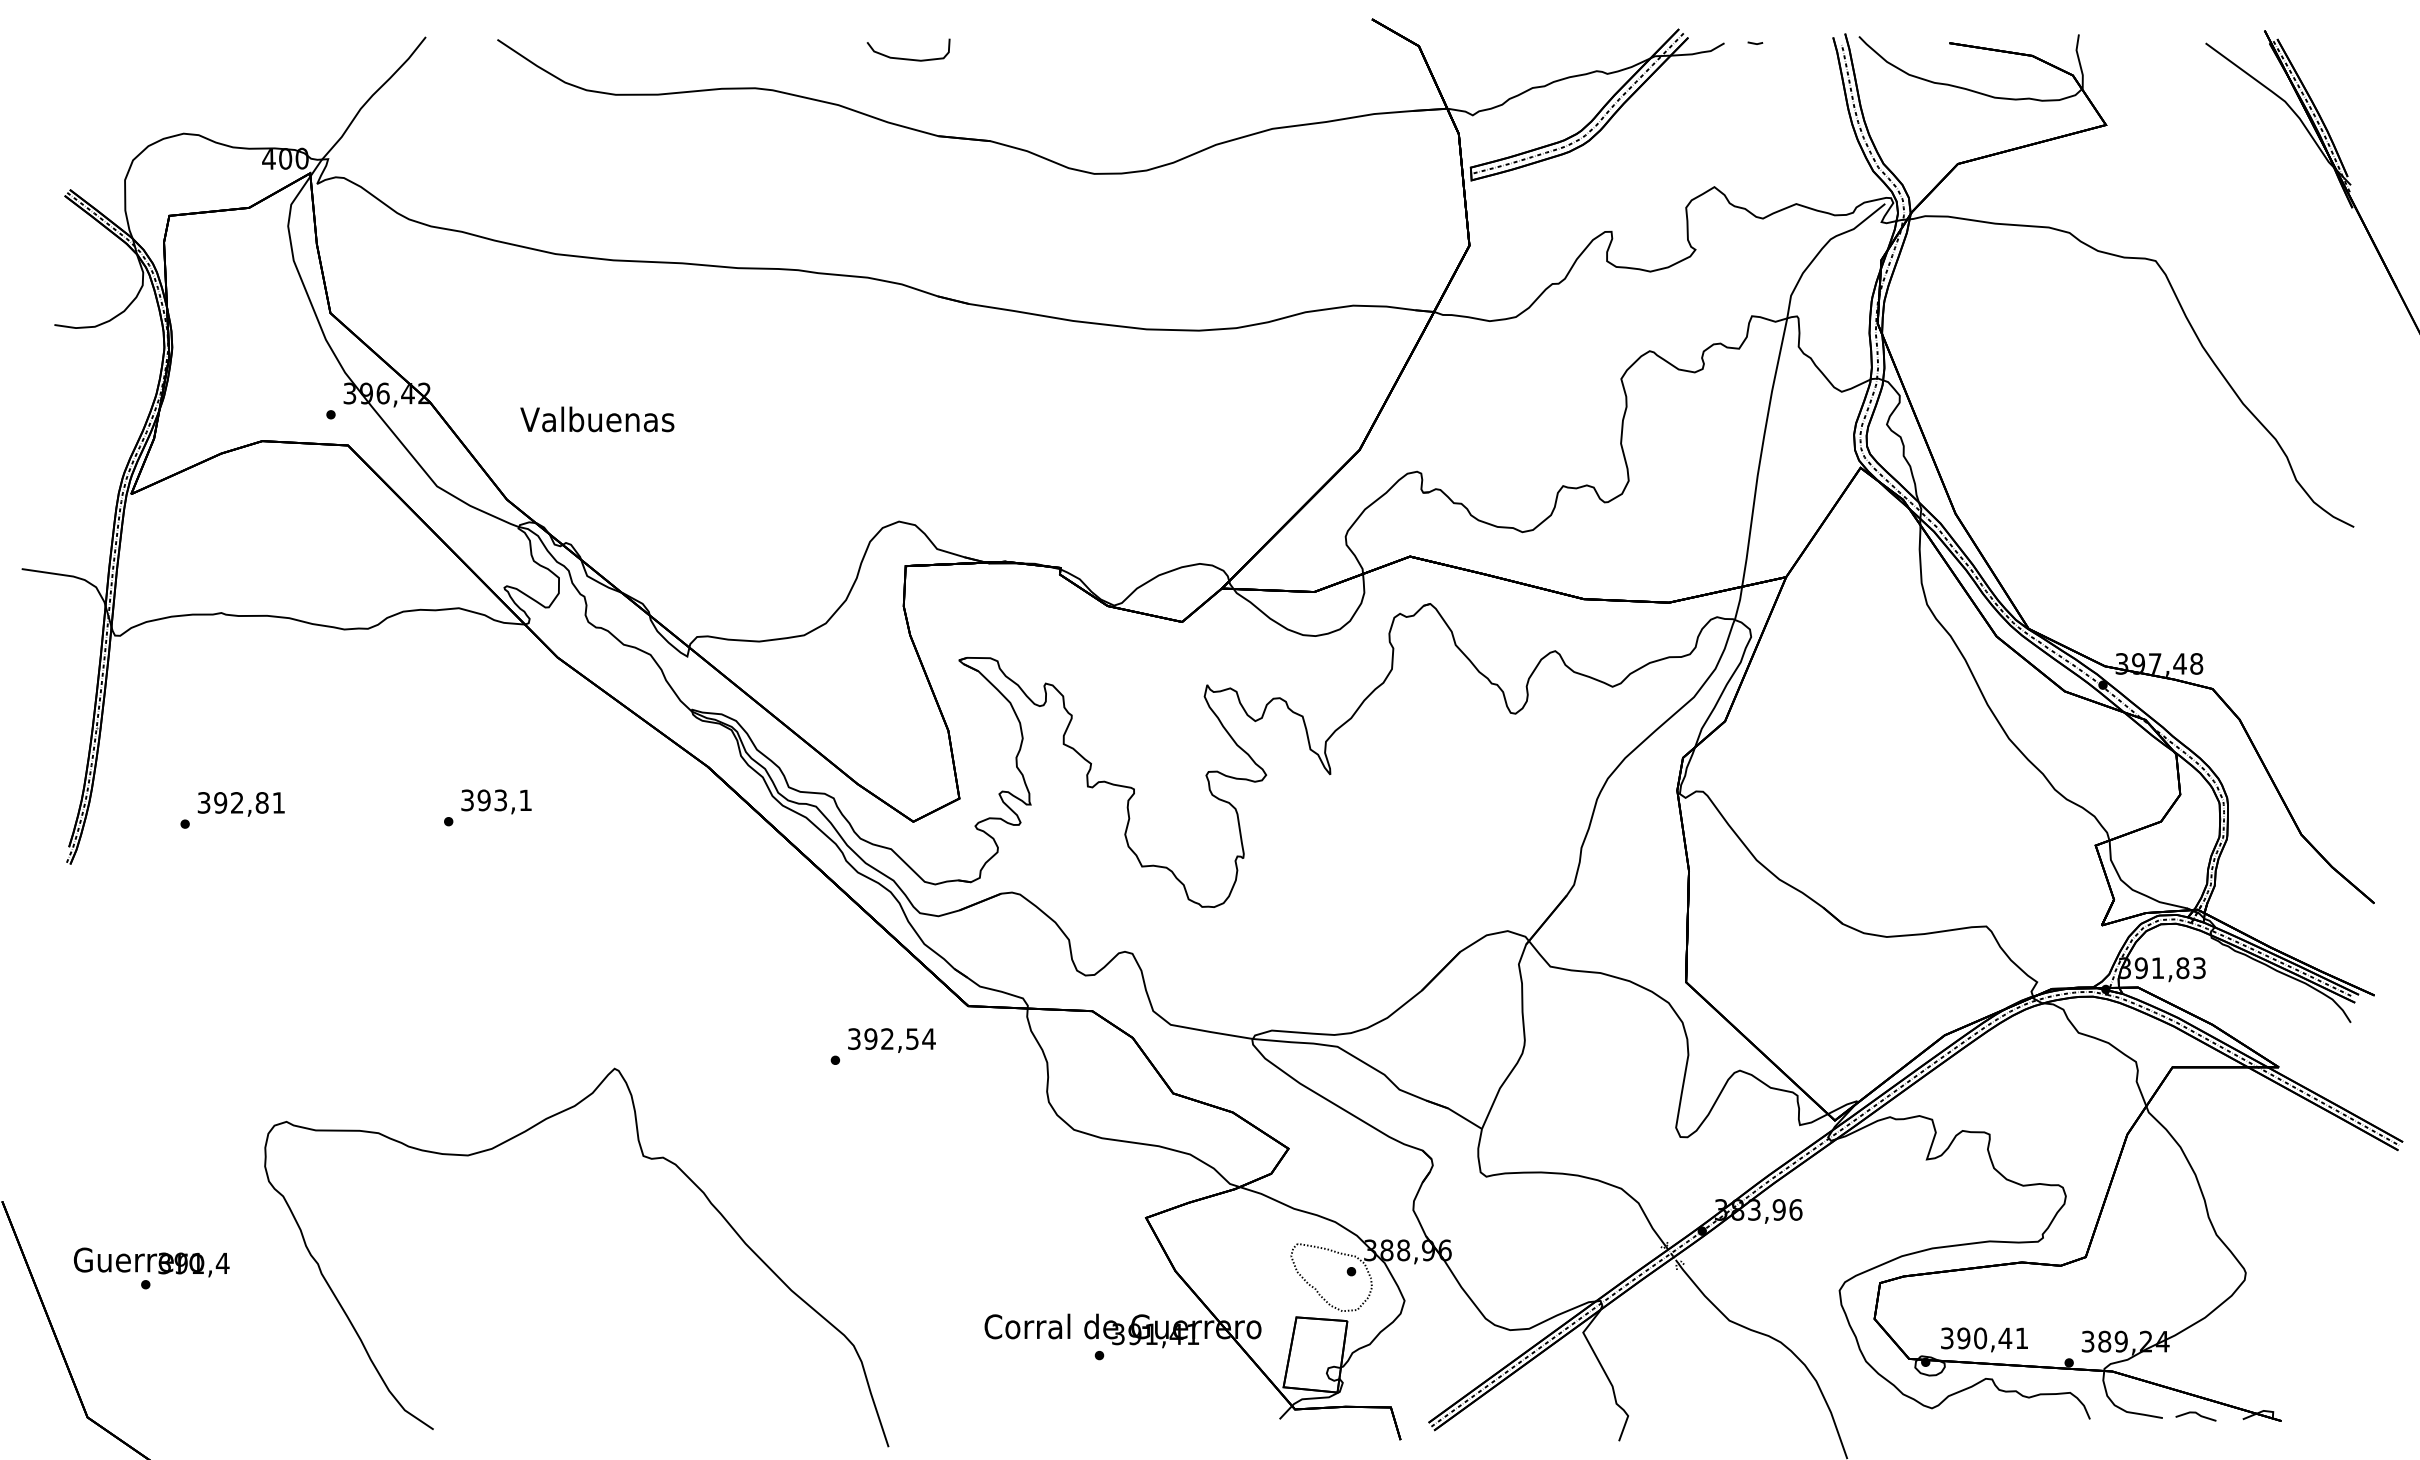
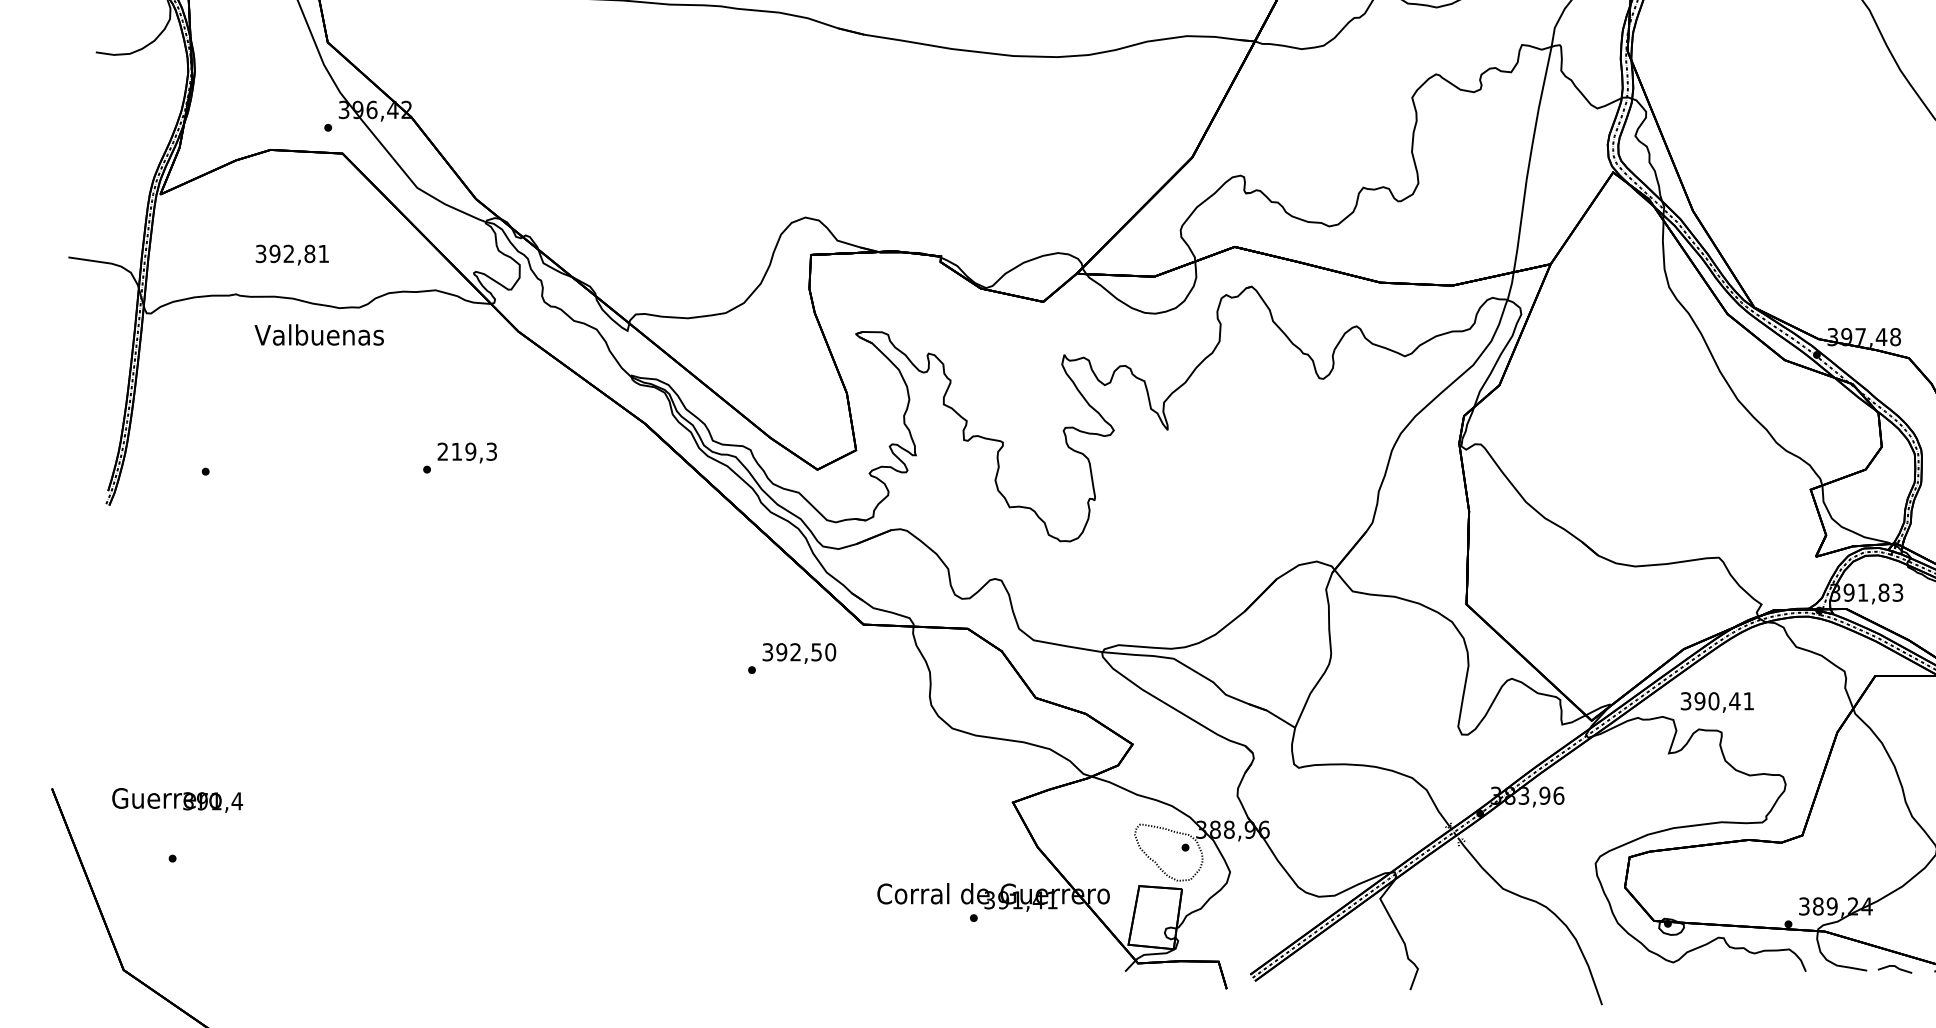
text: (597, 419) -> (319, 335), moved
text: (496, 800) -> (467, 451), 393,1 -> 219,3
text: (240, 804) -> (291, 255), moved
text: (928, 1038) -> (830, 651), 392,54 -> 392,50
curve: (642, 1156) -> (589, 750), removed
text: (151, 1262) -> (177, 800), moved
text: (1984, 1339) -> (1717, 702), moved

